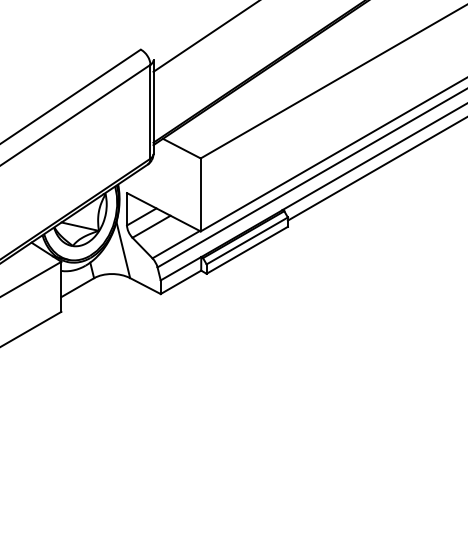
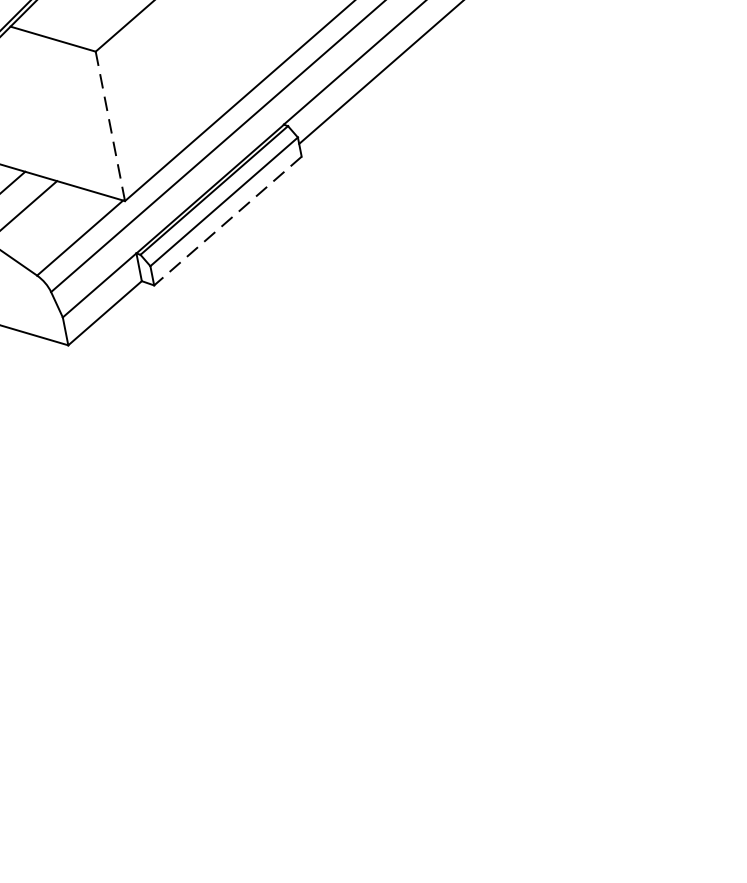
line: (200, 194) -> (109, 125), solid -> dashed
line: (247, 250) -> (228, 221), solid -> dashed

